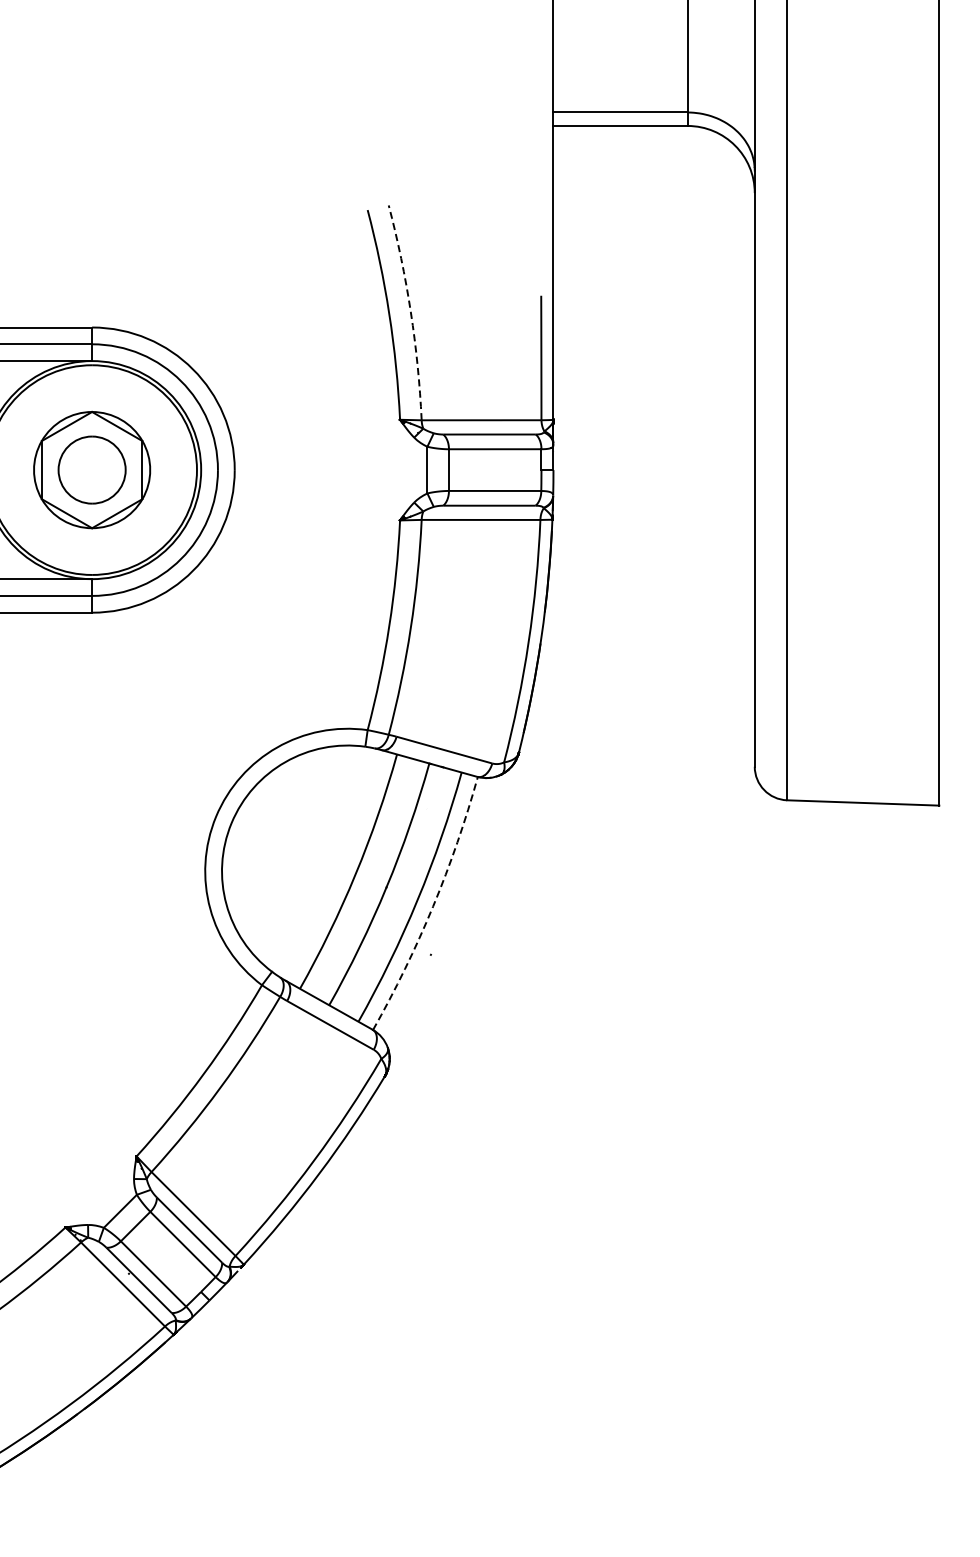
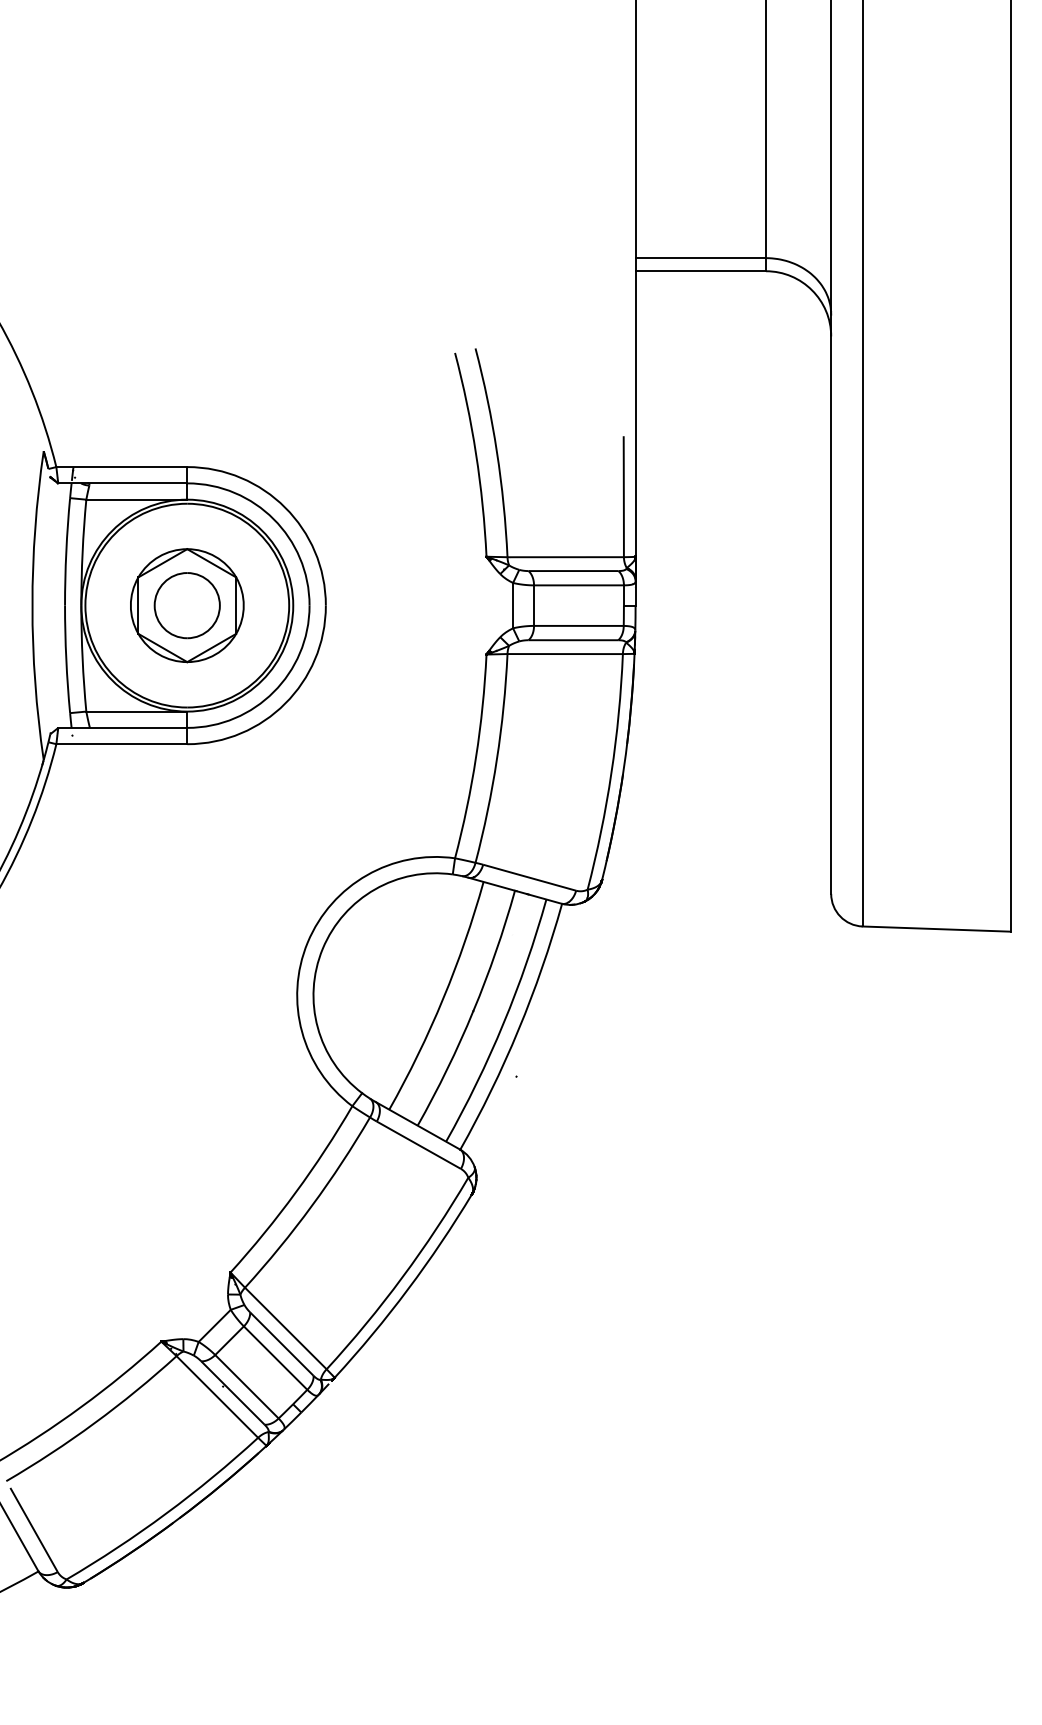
arc: (410, 312) -> (496, 452), dashed -> solid
arc: (432, 906) -> (518, 1029), dashed -> solid

